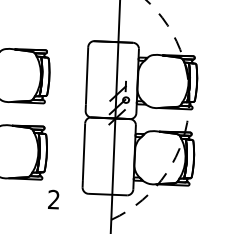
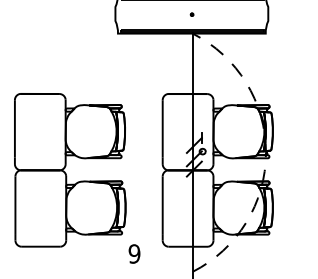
text: (53, 199) -> (134, 253), 2 -> 9

